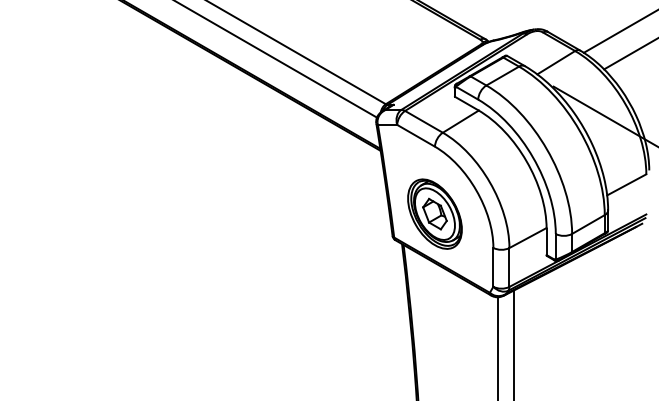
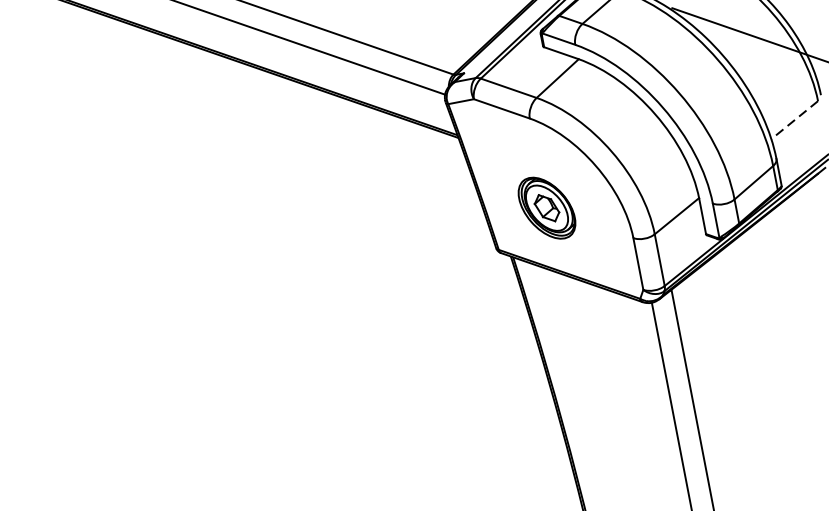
line: (626, 185) -> (794, 121), solid -> dashed
part: (434, 213) -> (546, 207), size x0.7

